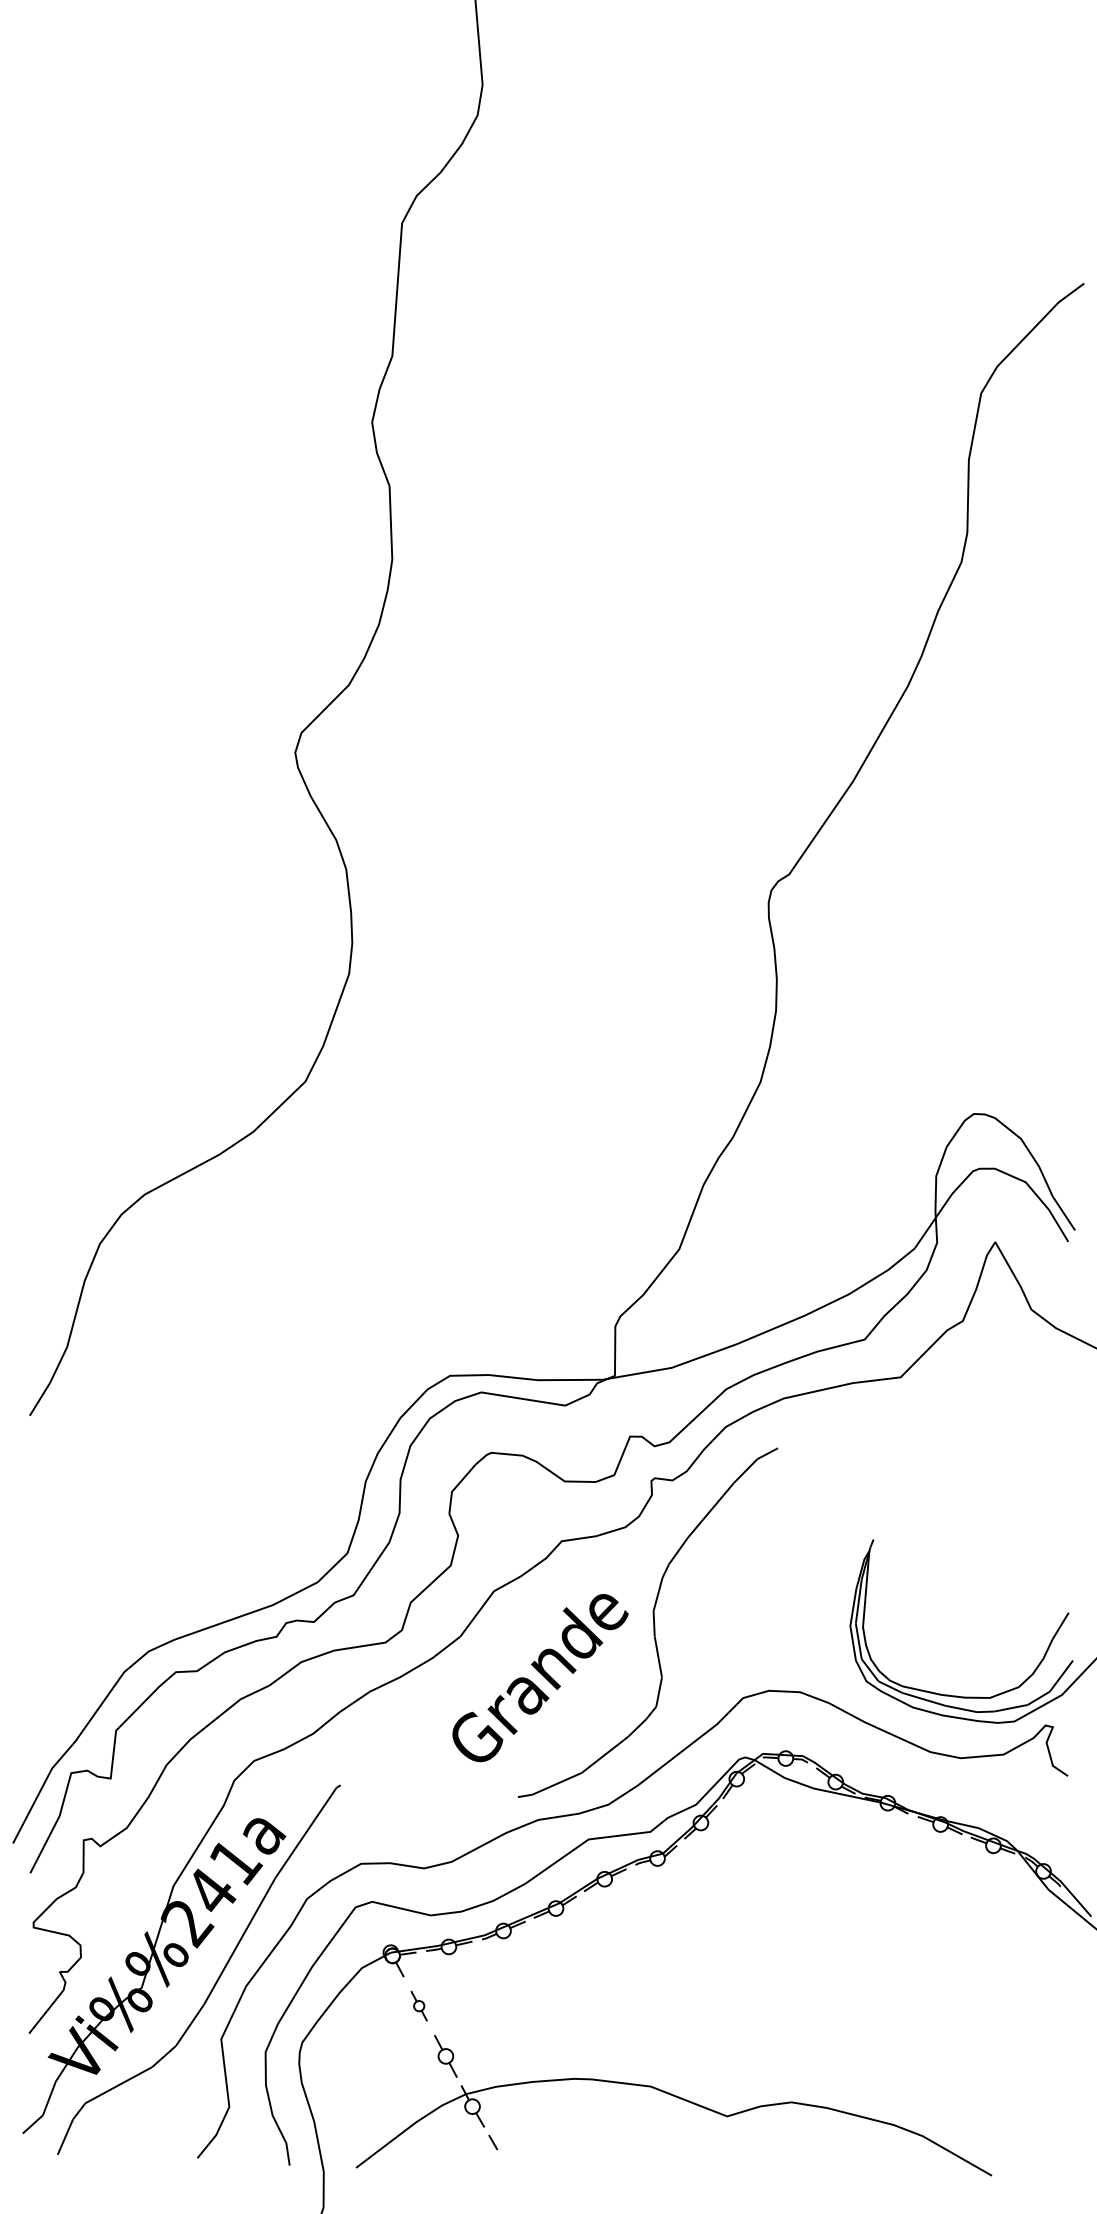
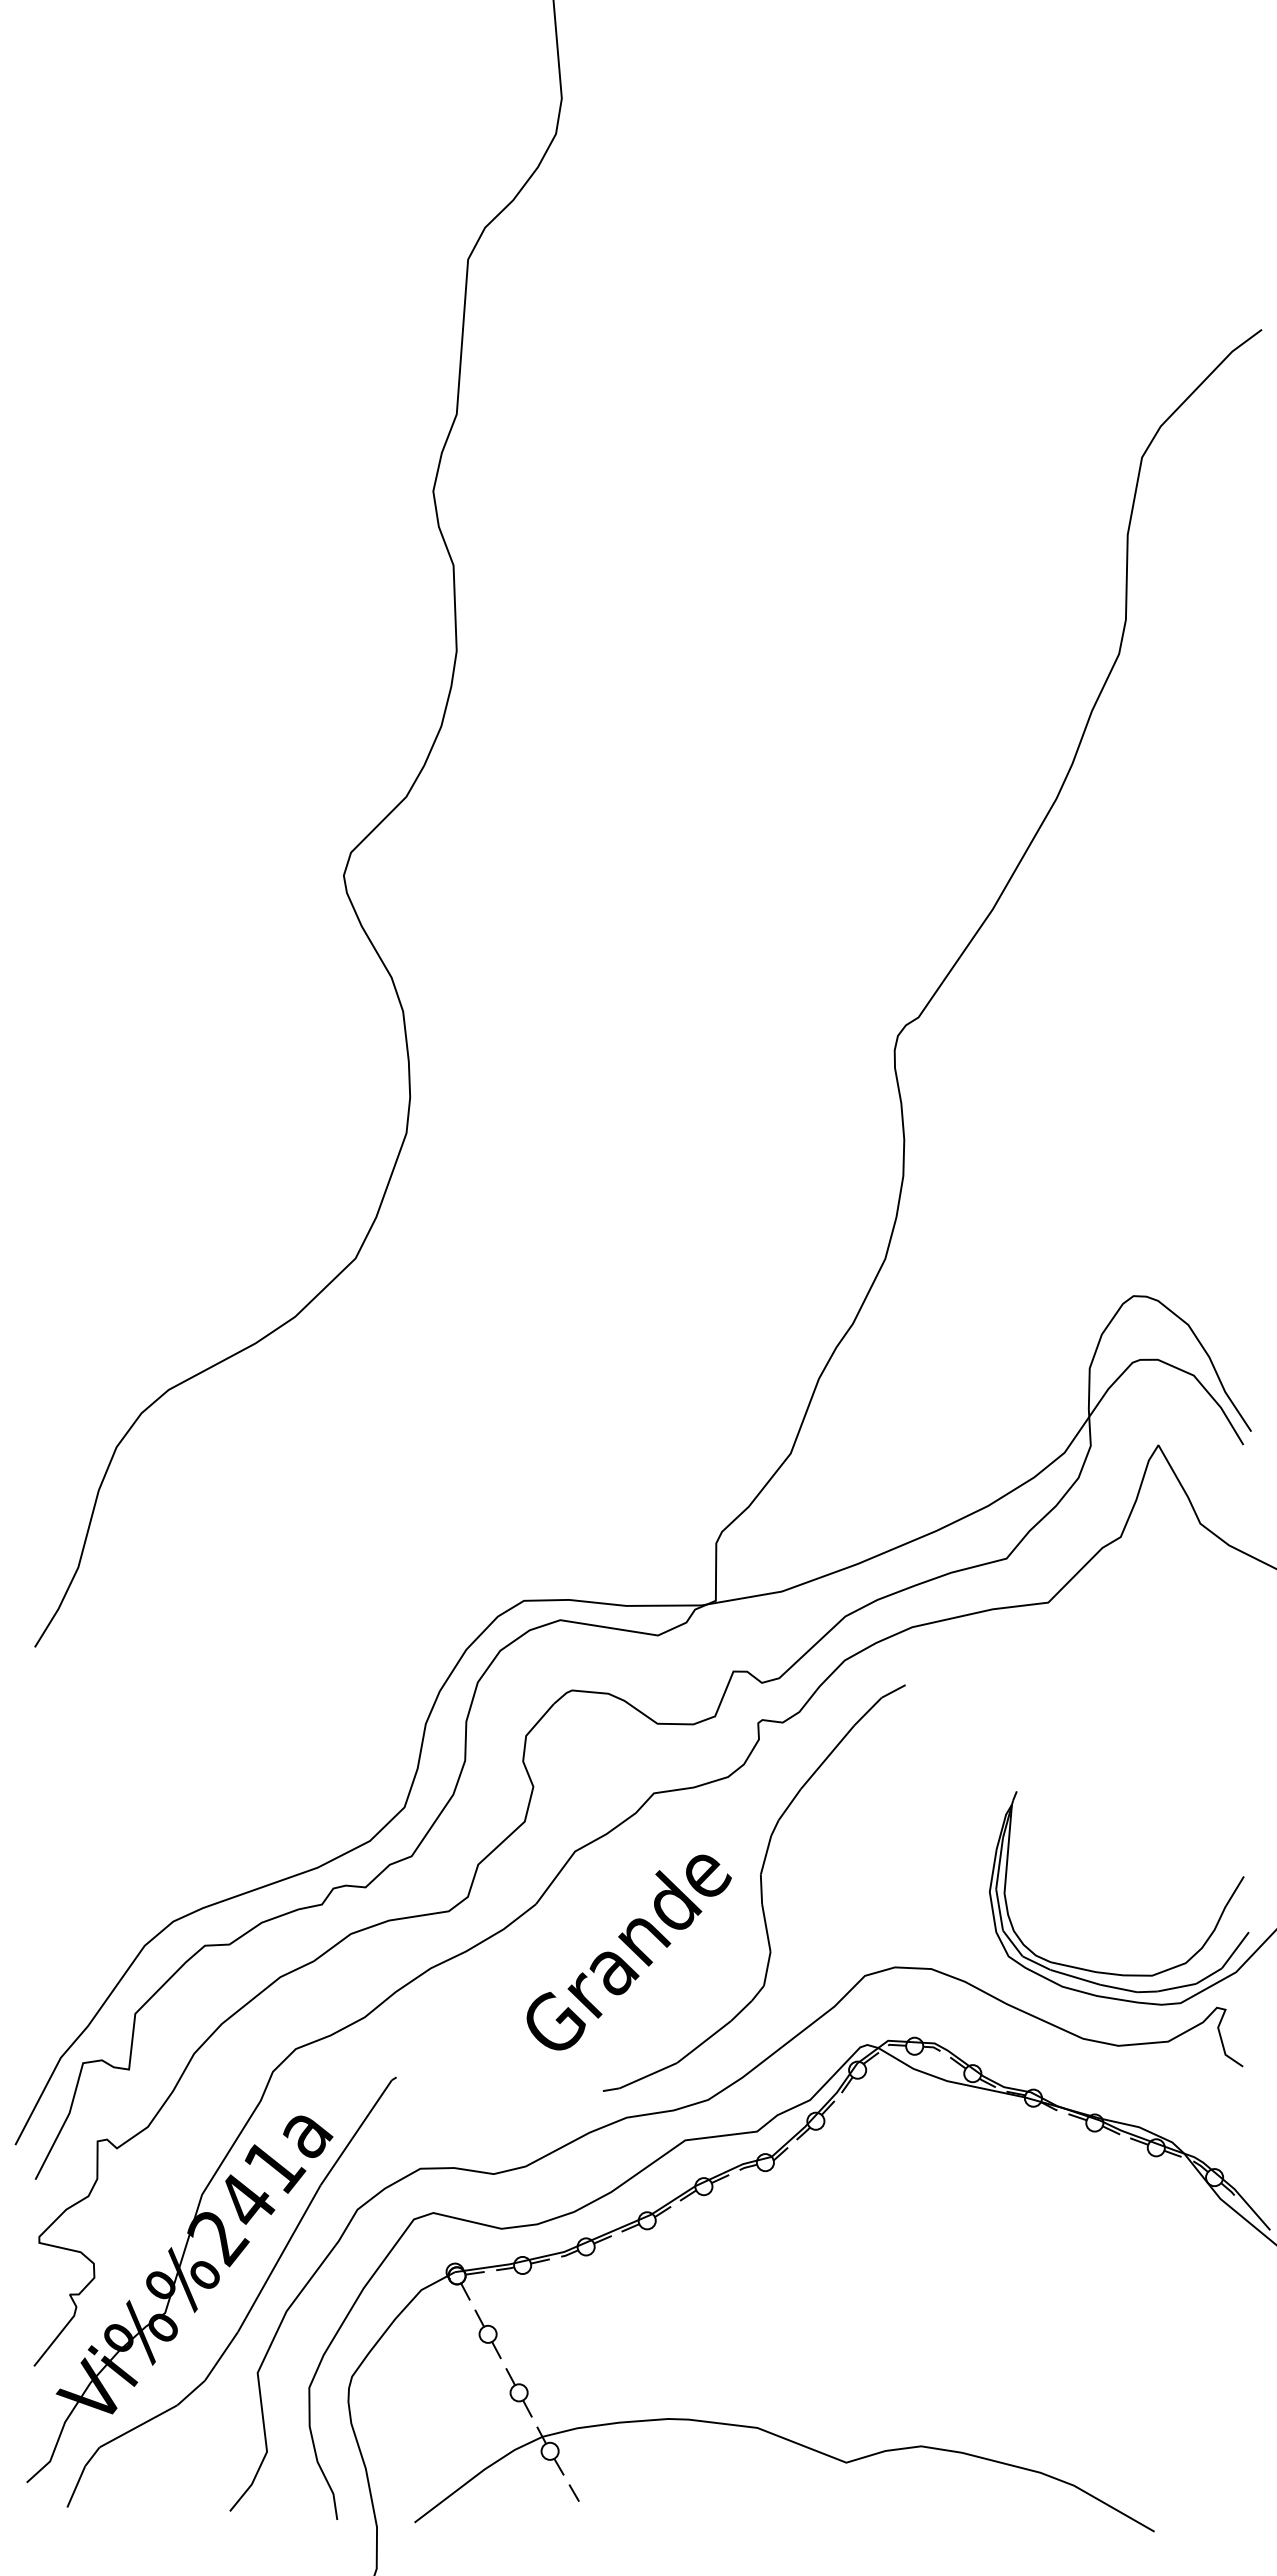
part: (418, 2006) -> (487, 2334), size x1.43

